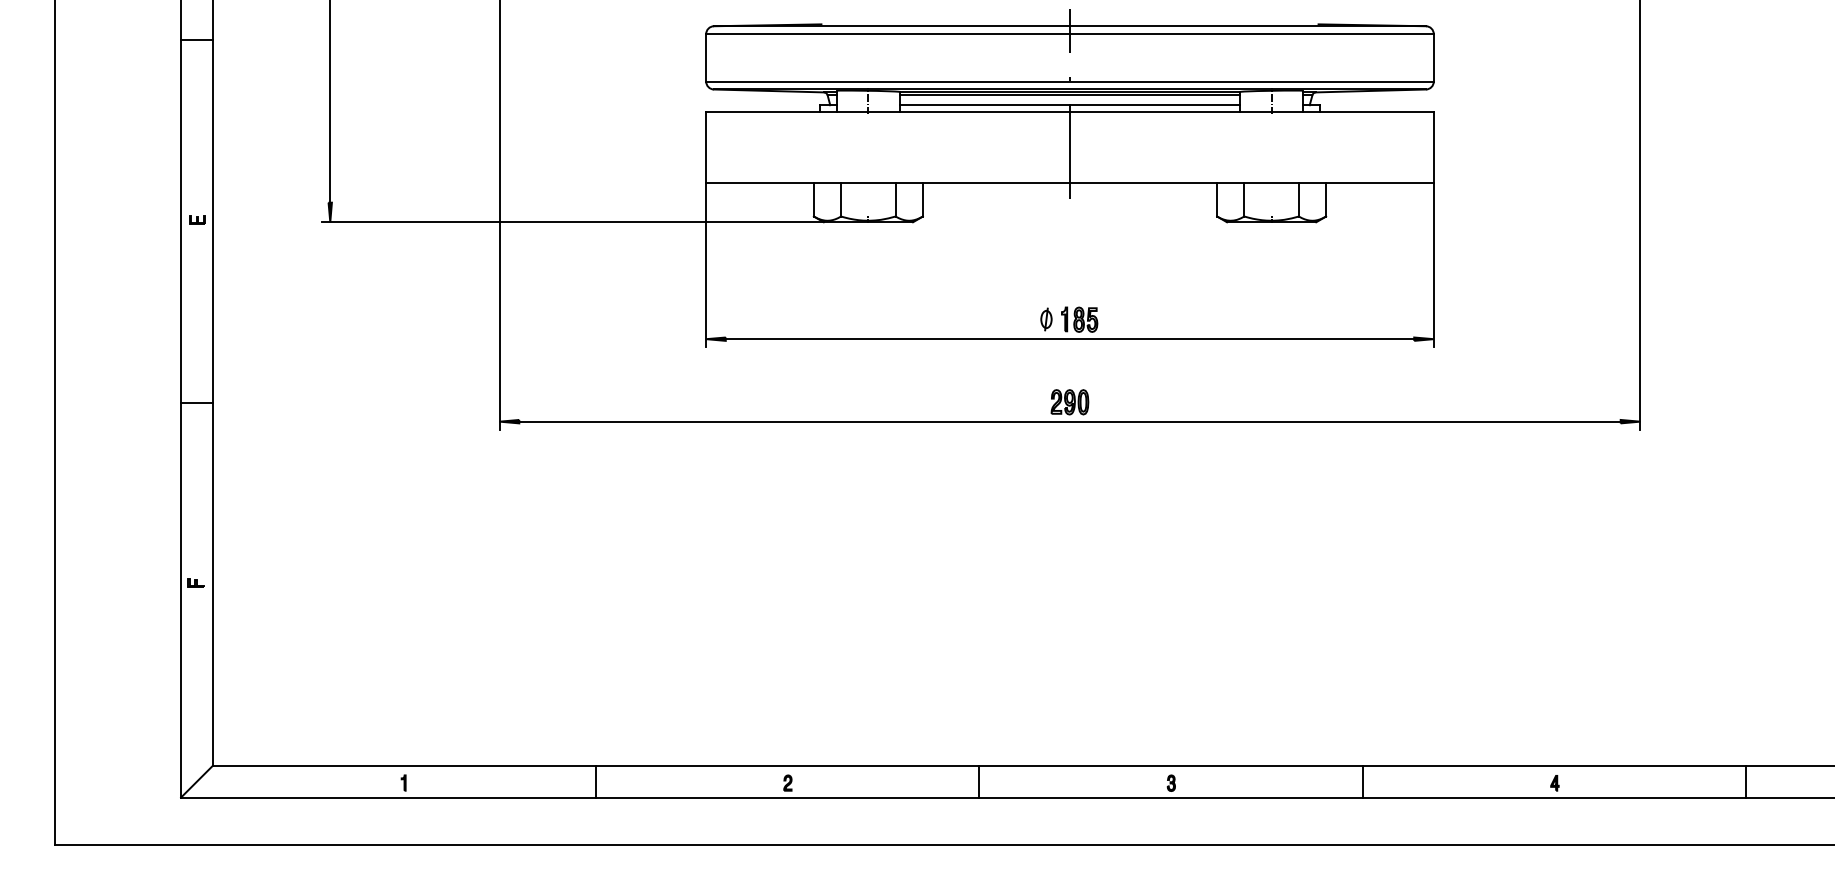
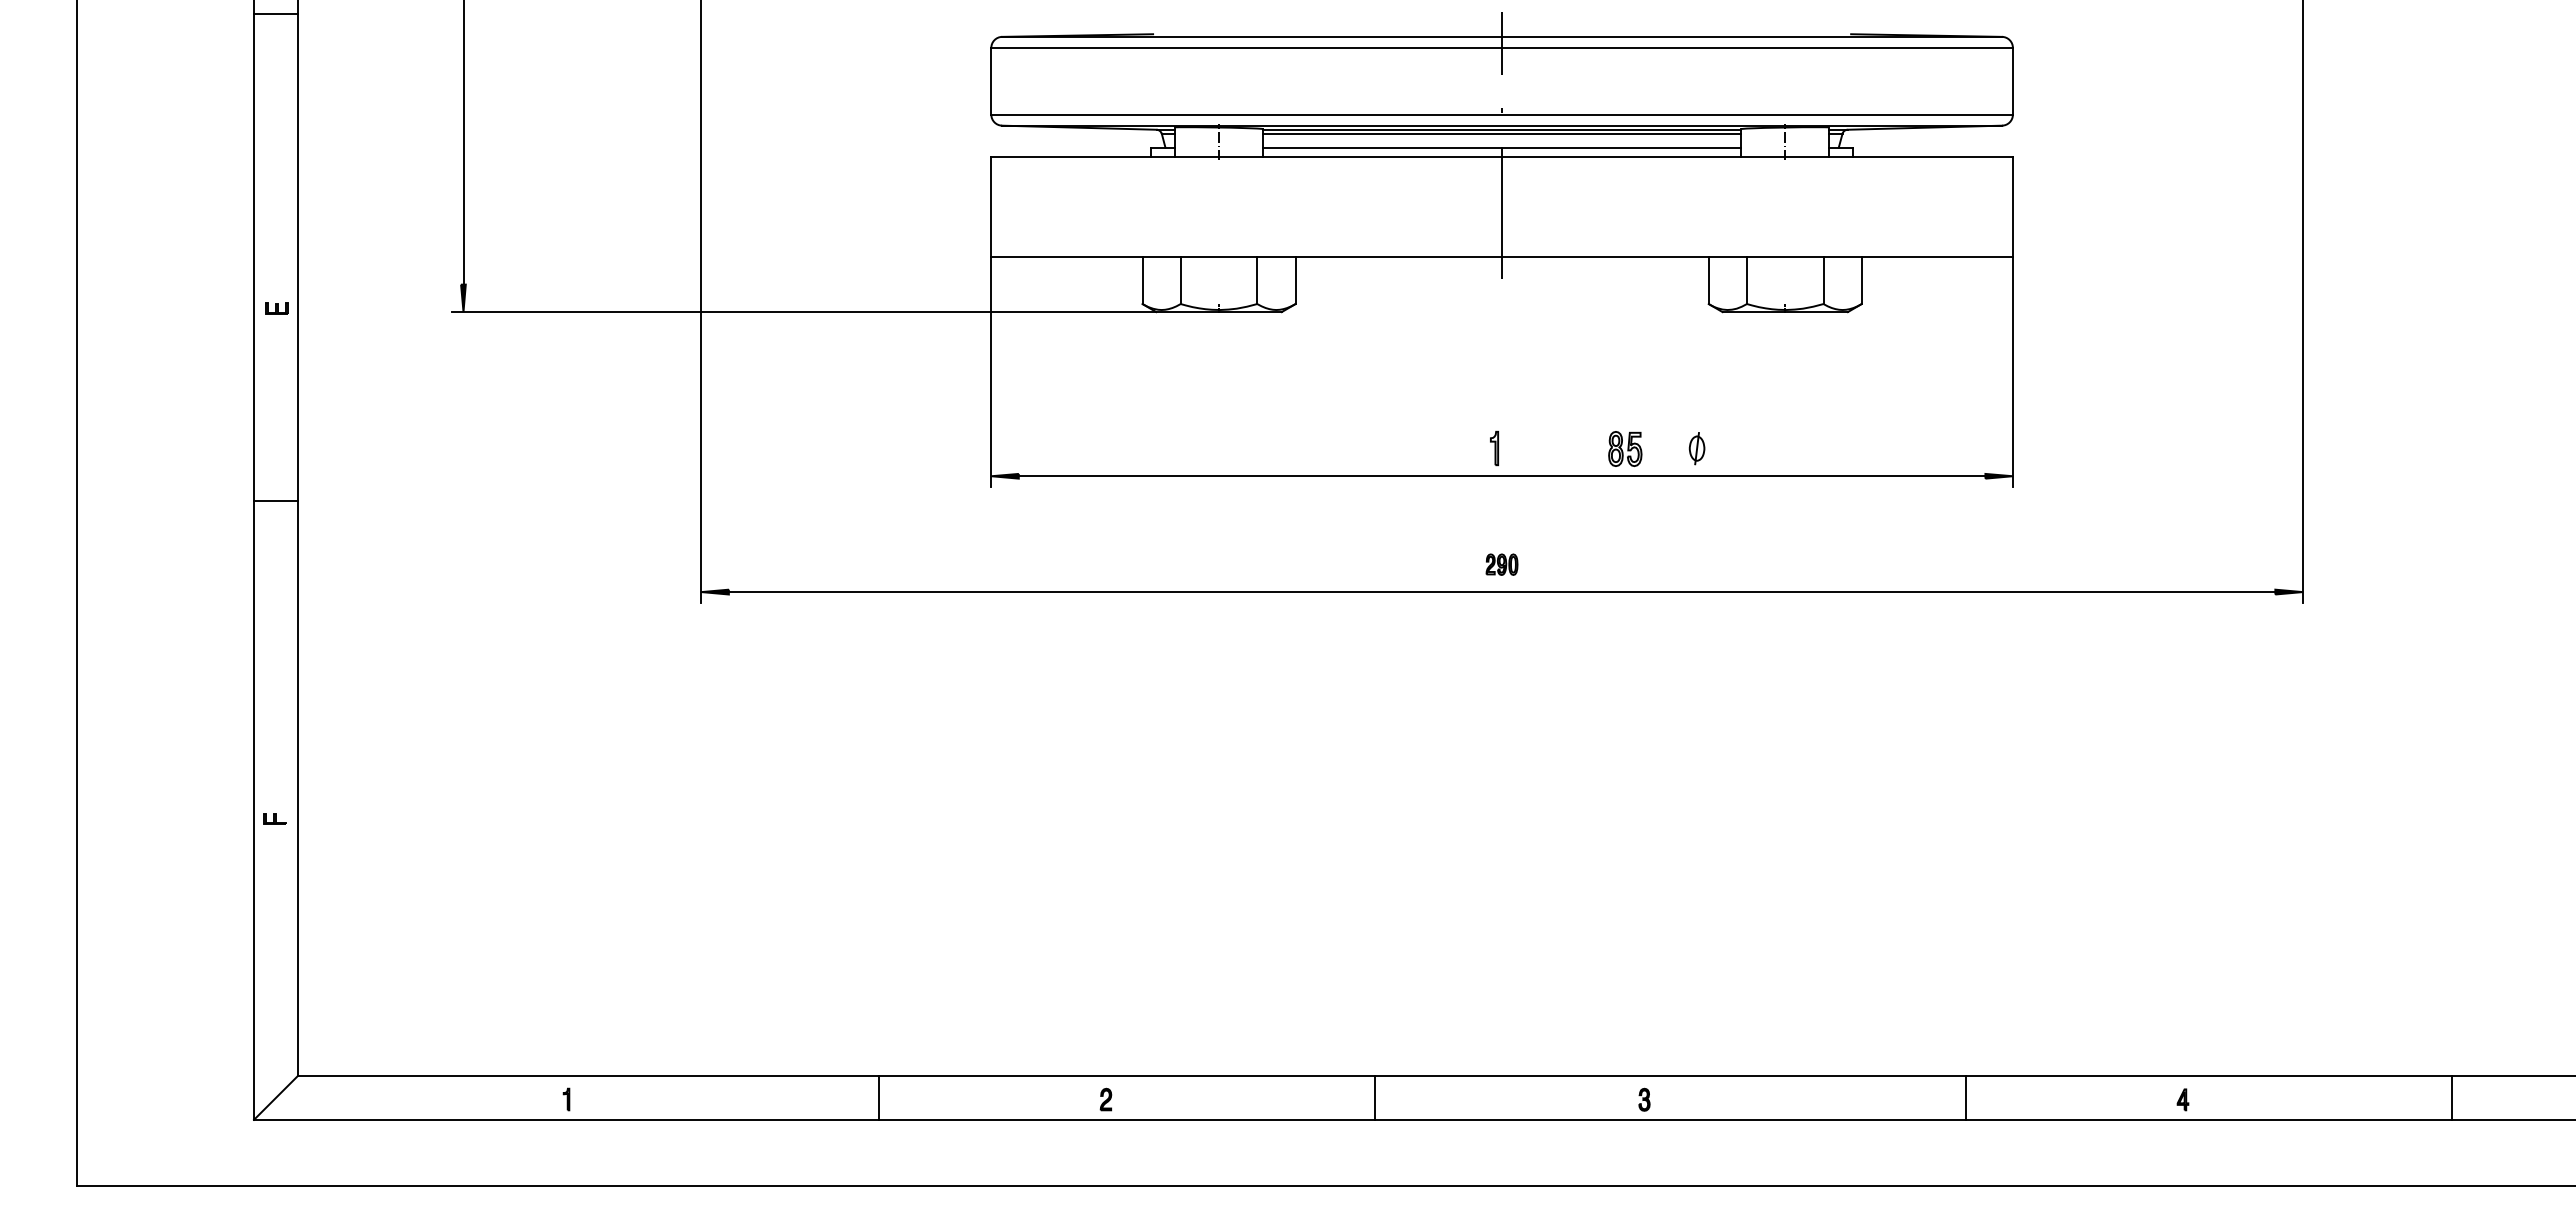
line: (196, 39) -> (275, 13), moved
part: (1046, 319) -> (1696, 448), moved
part: (1085, 319) -> (1625, 448), moved
line: (196, 402) -> (275, 500), moved
part: (1069, 402) -> (1501, 564), size x0.6
line: (595, 781) -> (878, 1097), moved
line: (1362, 781) -> (1966, 1097), moved

